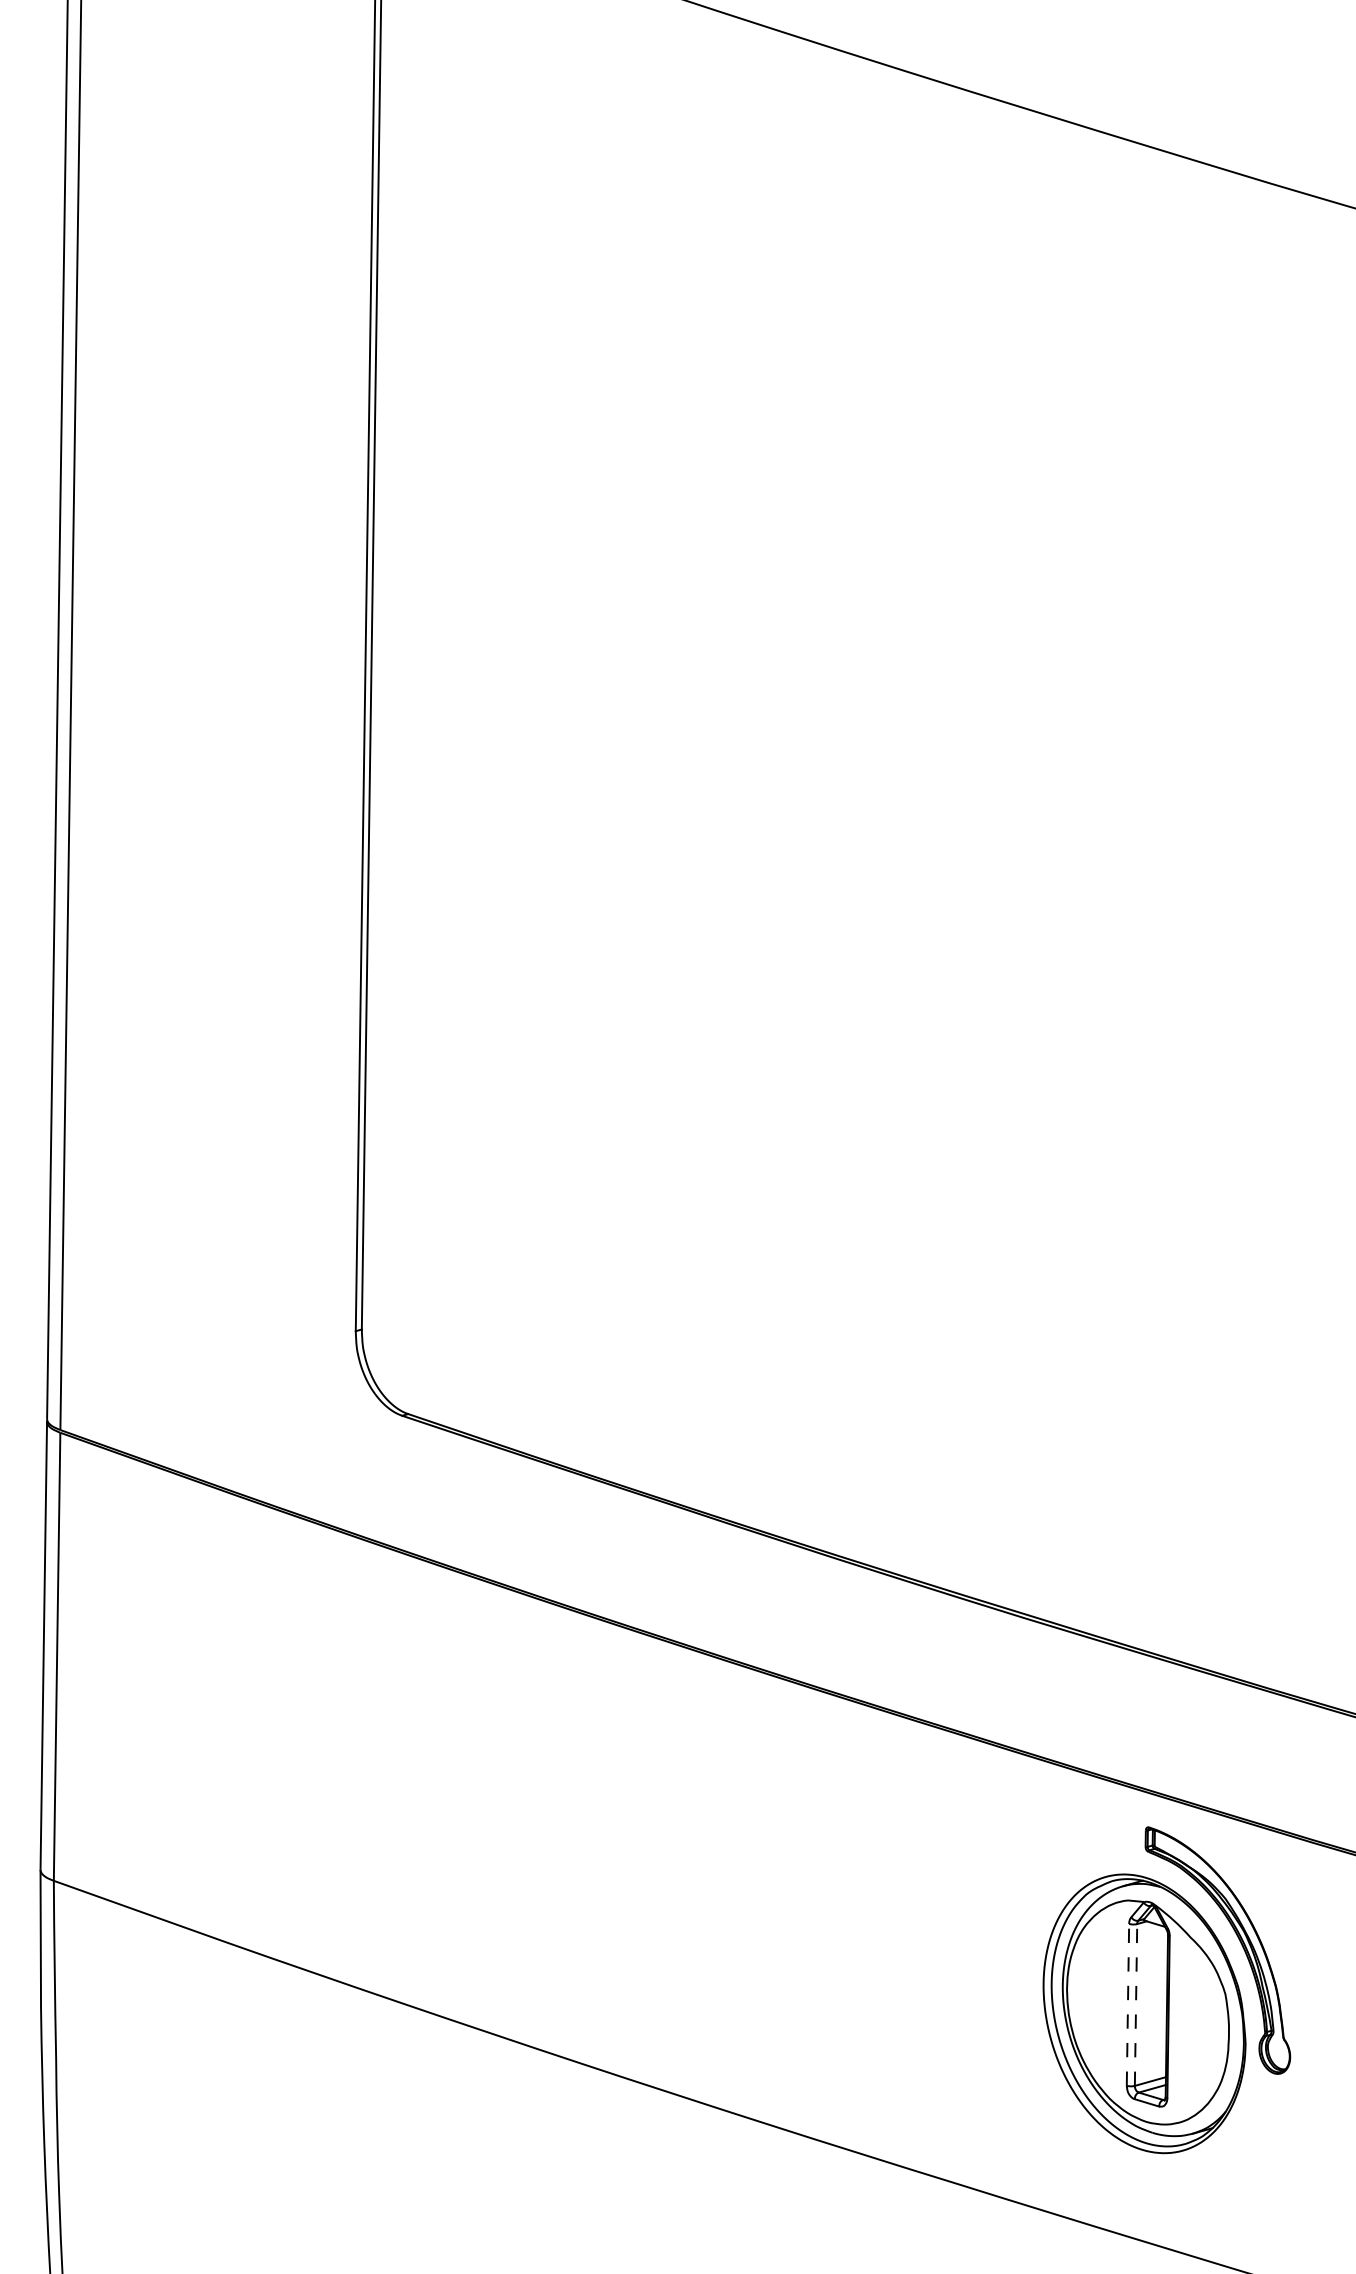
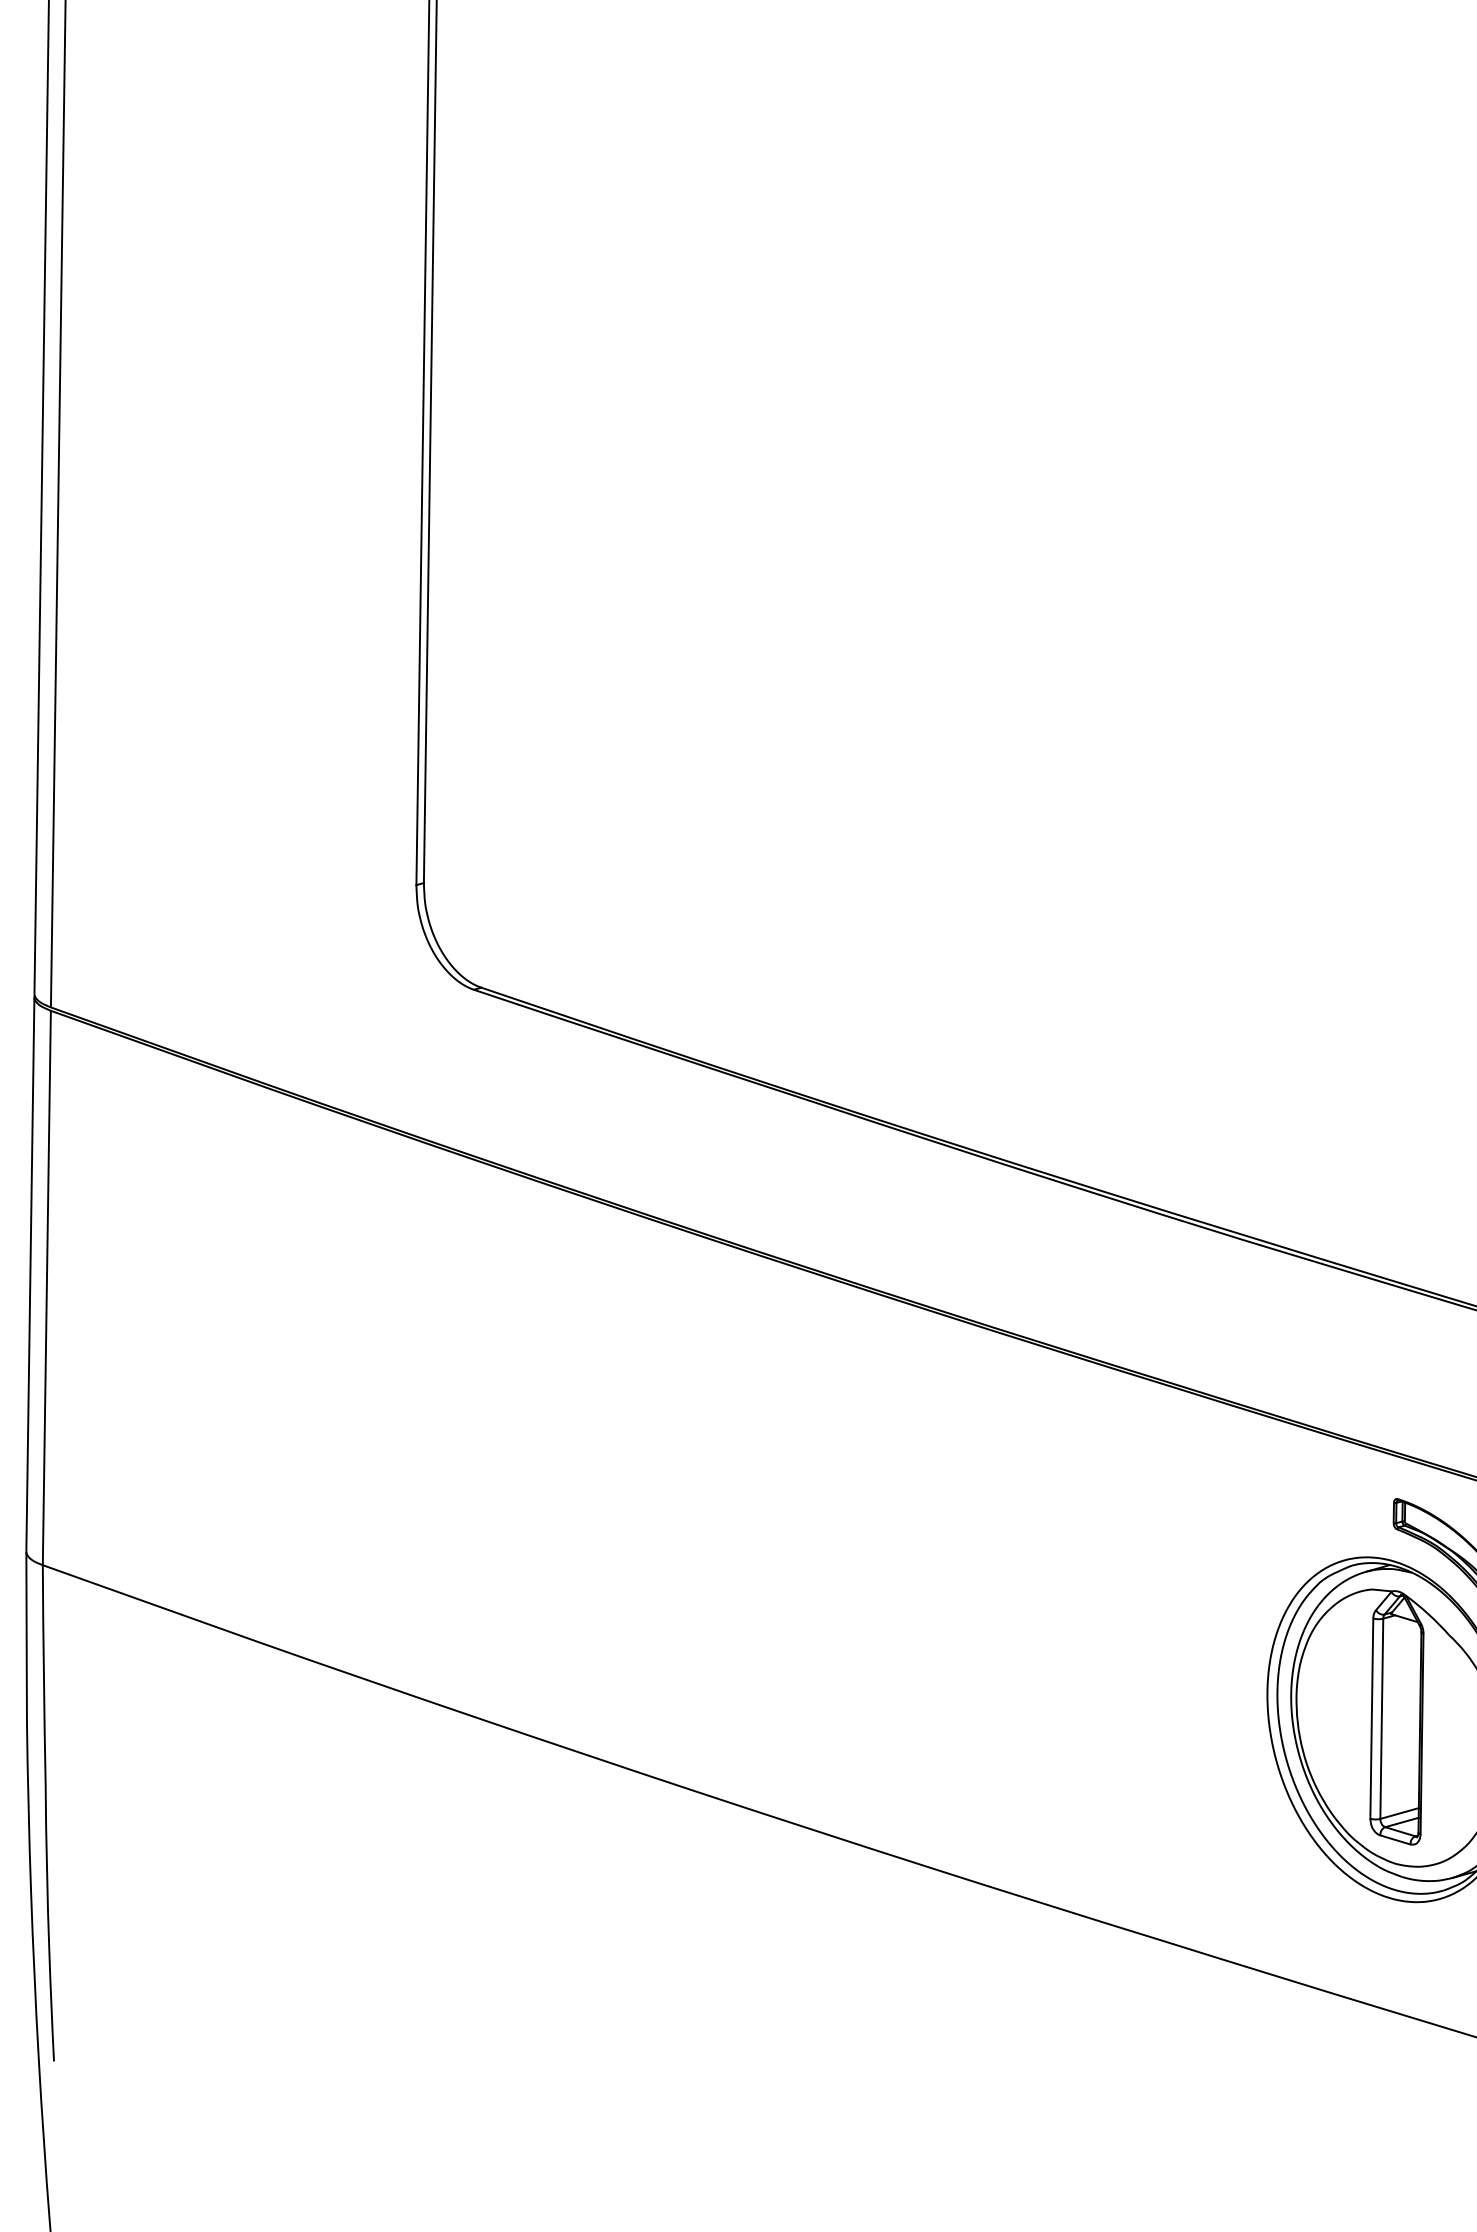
line: (1127, 2004) -> (1371, 1718), dashed -> solid
line: (1136, 2004) -> (1382, 1718), dashed -> solid

